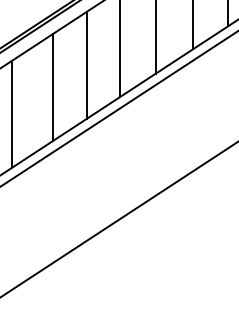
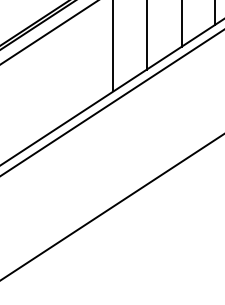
line: (87, 65) -> (82, 61), removed
line: (52, 87) -> (49, 82), removed
line: (12, 113) -> (11, 107), removed

